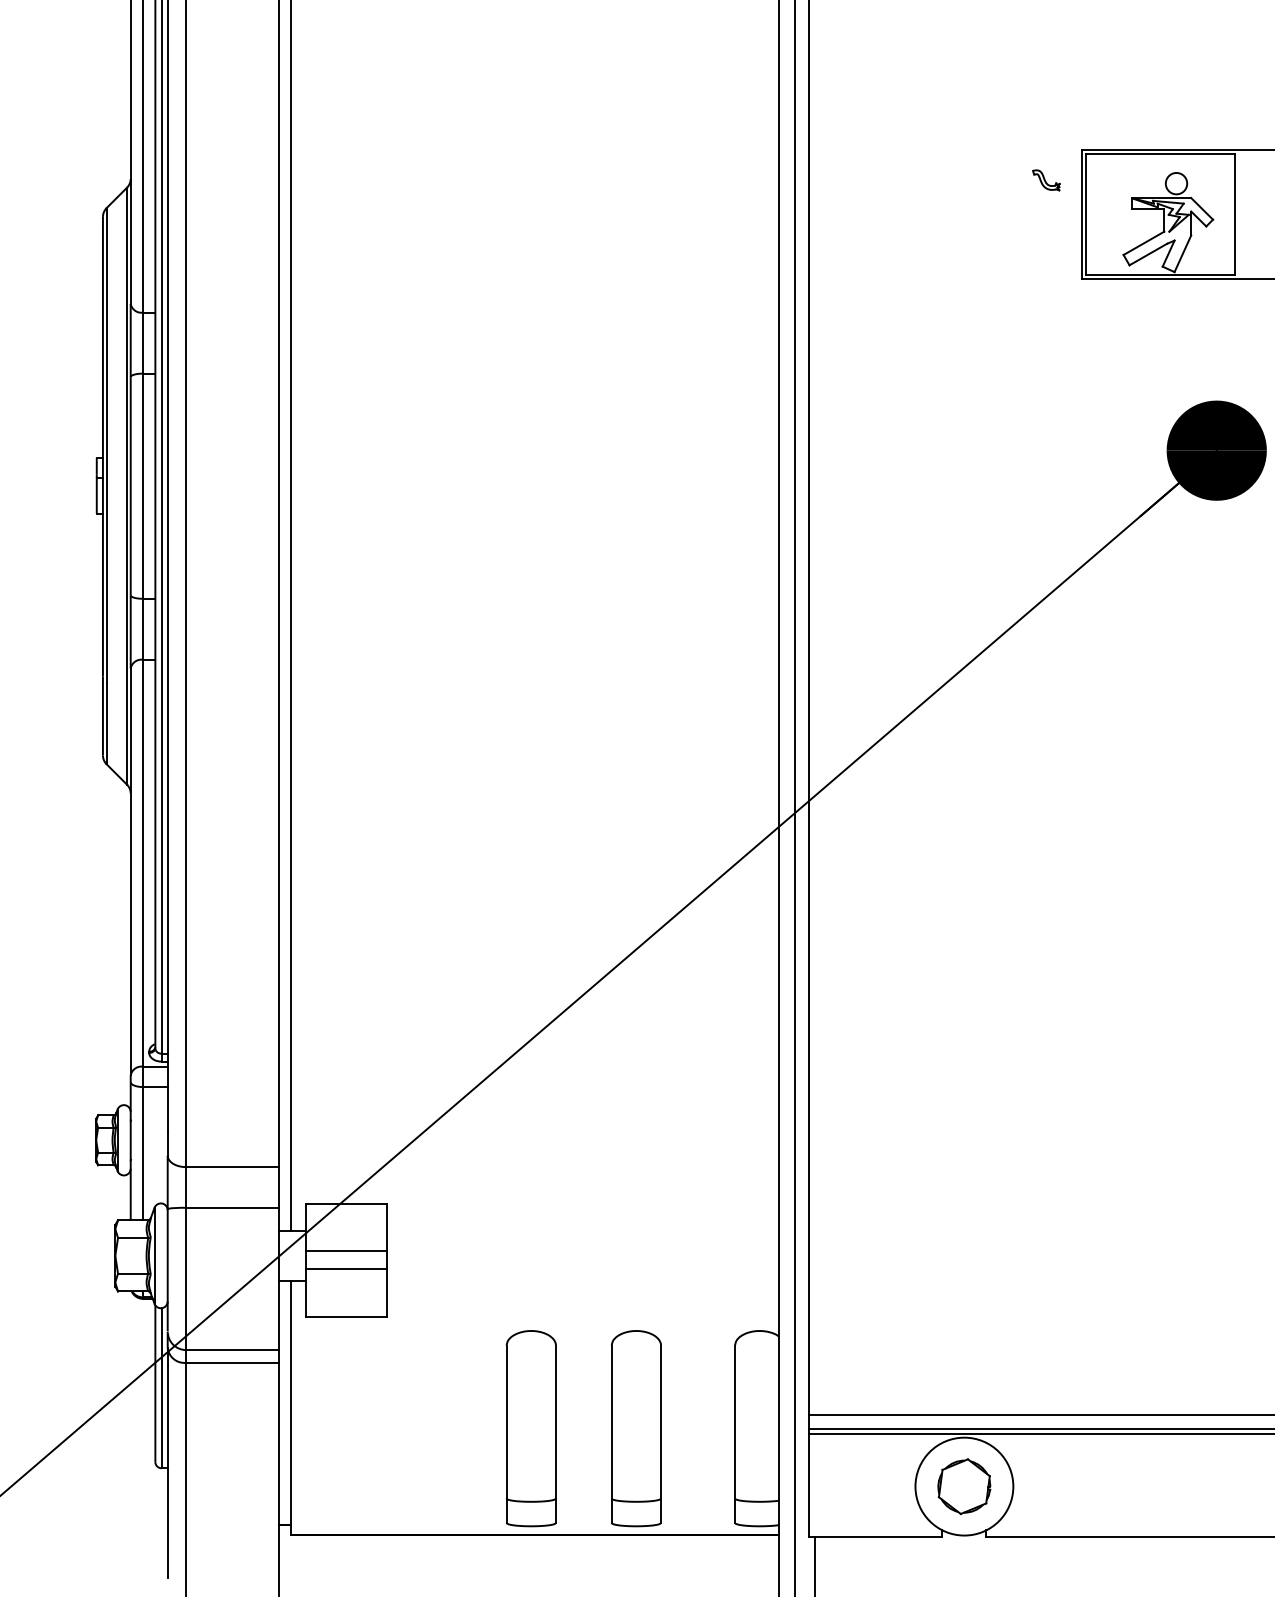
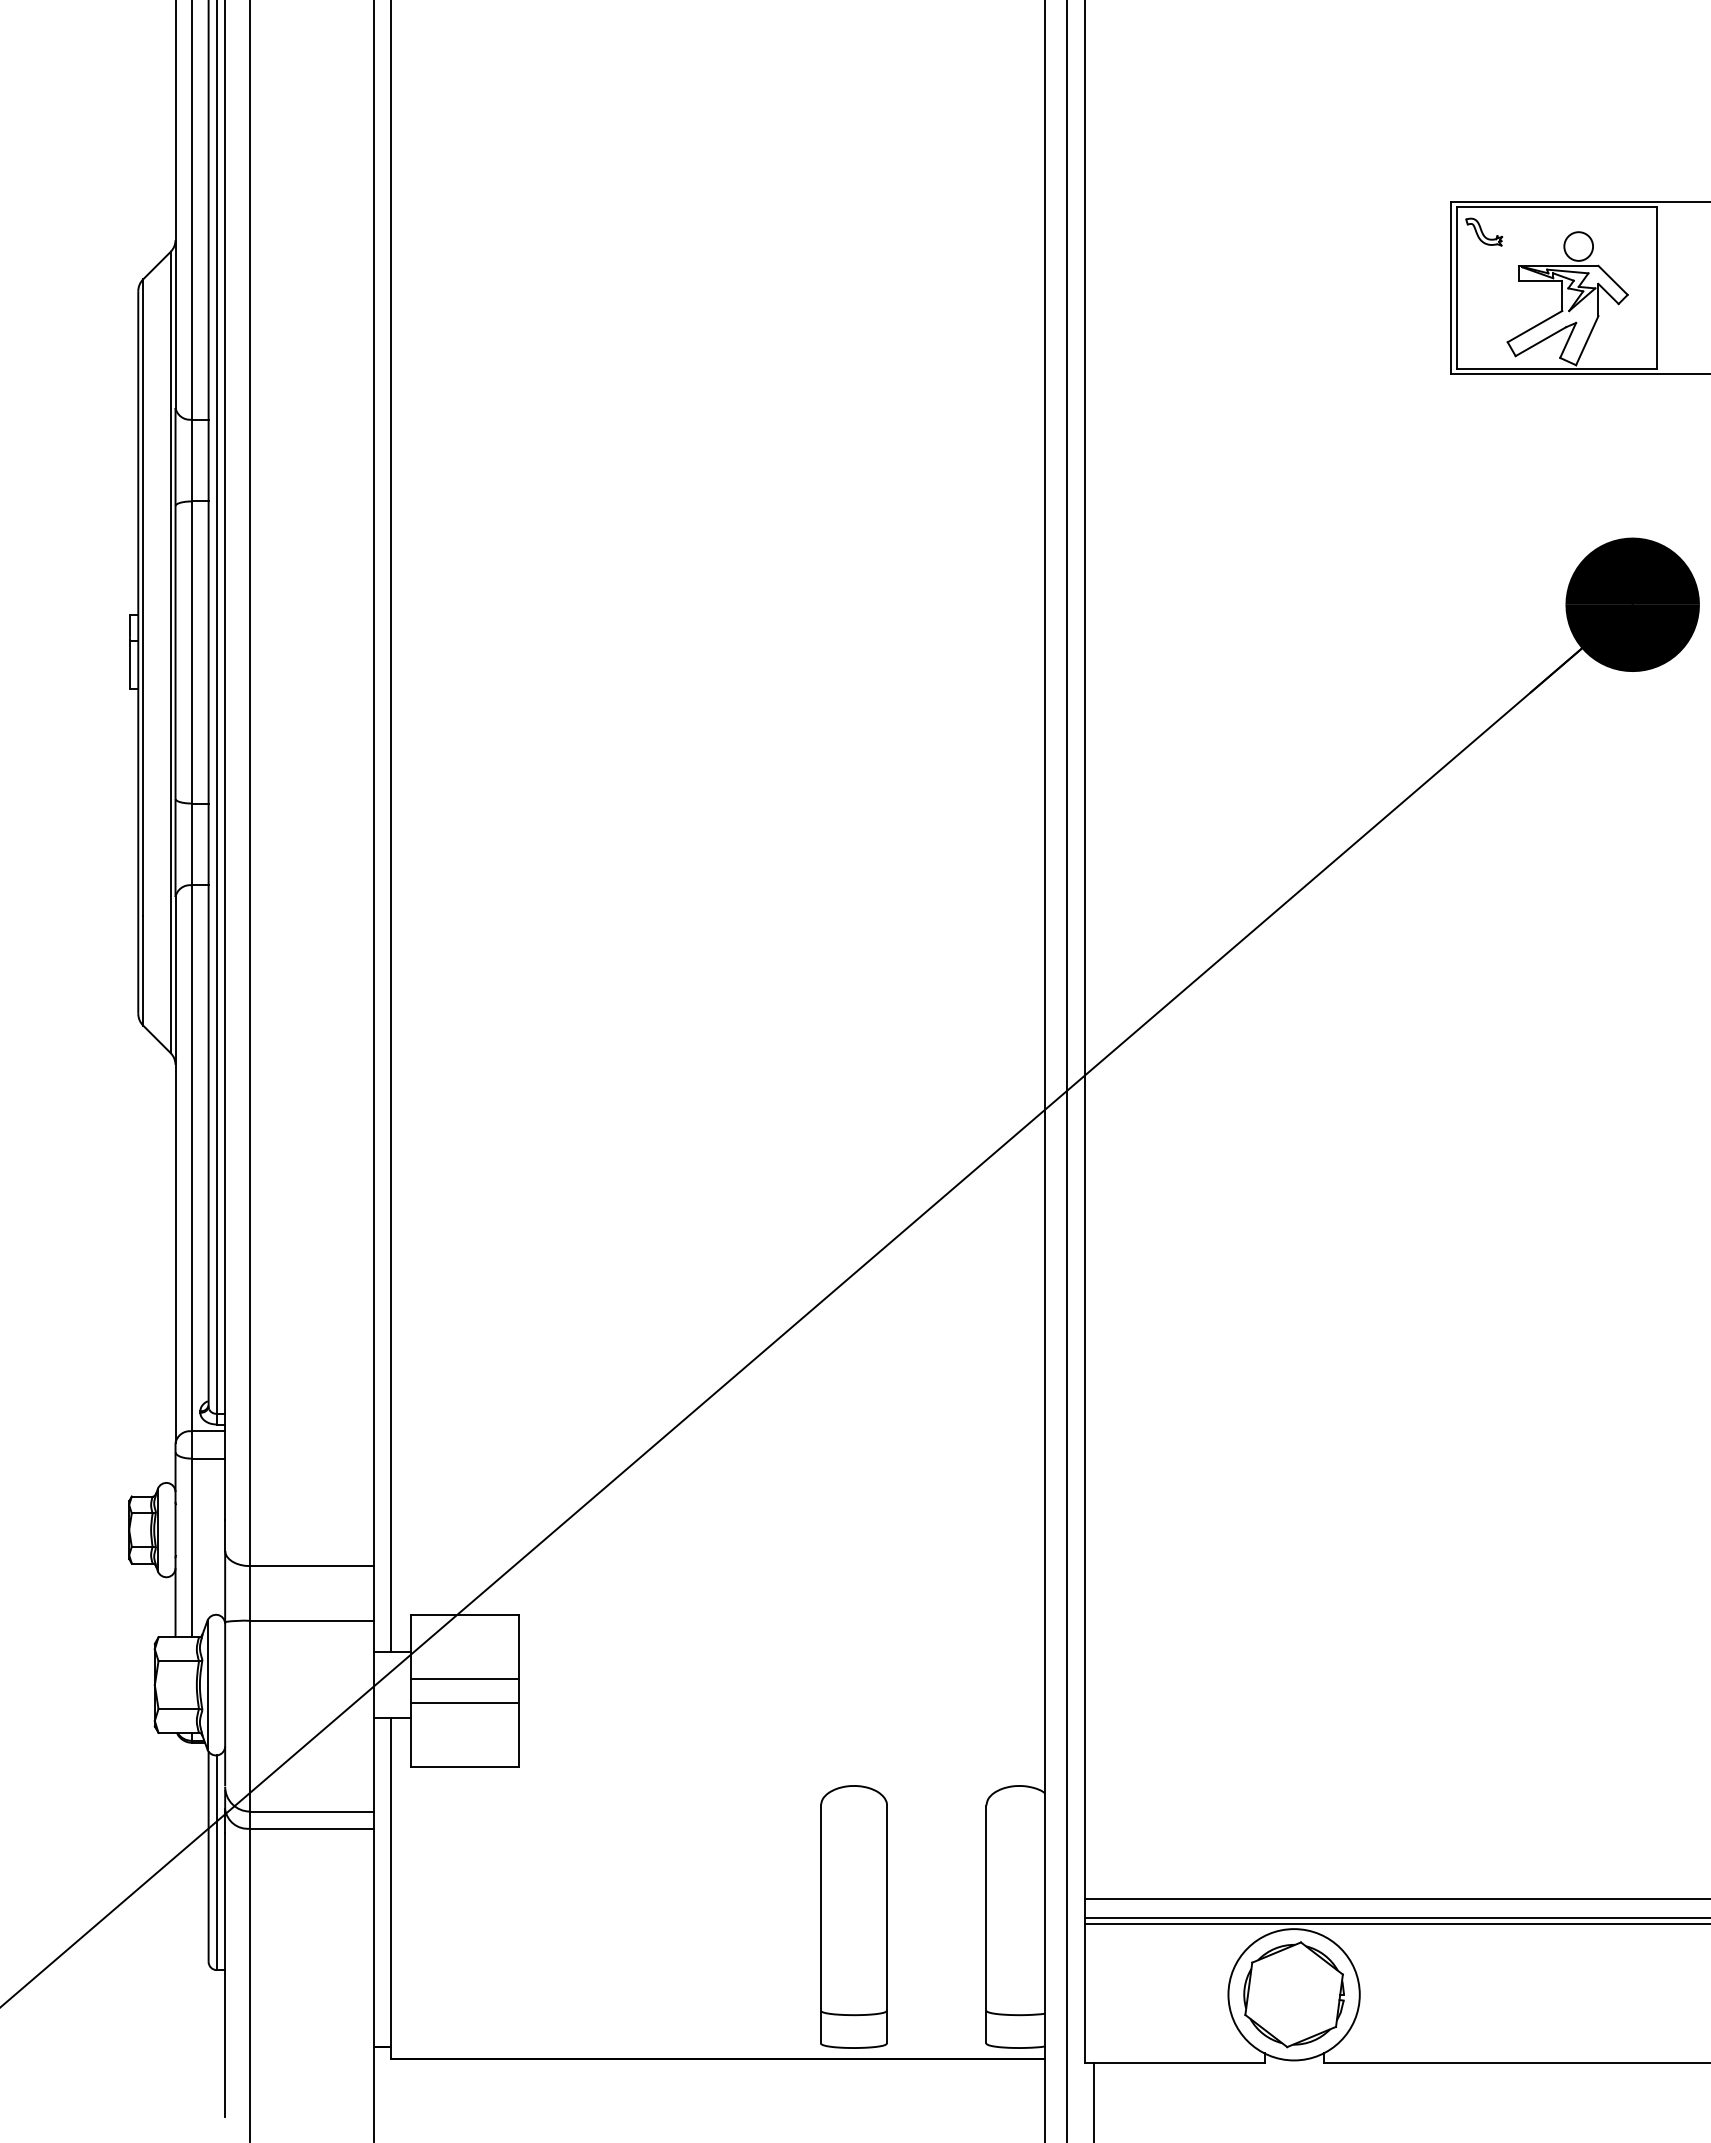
part: (1046, 179) -> (1484, 231), moved
part: (530, 1428) -> (712, 1916), removed
part: (963, 1486) -> (1293, 1994), size x1.43

